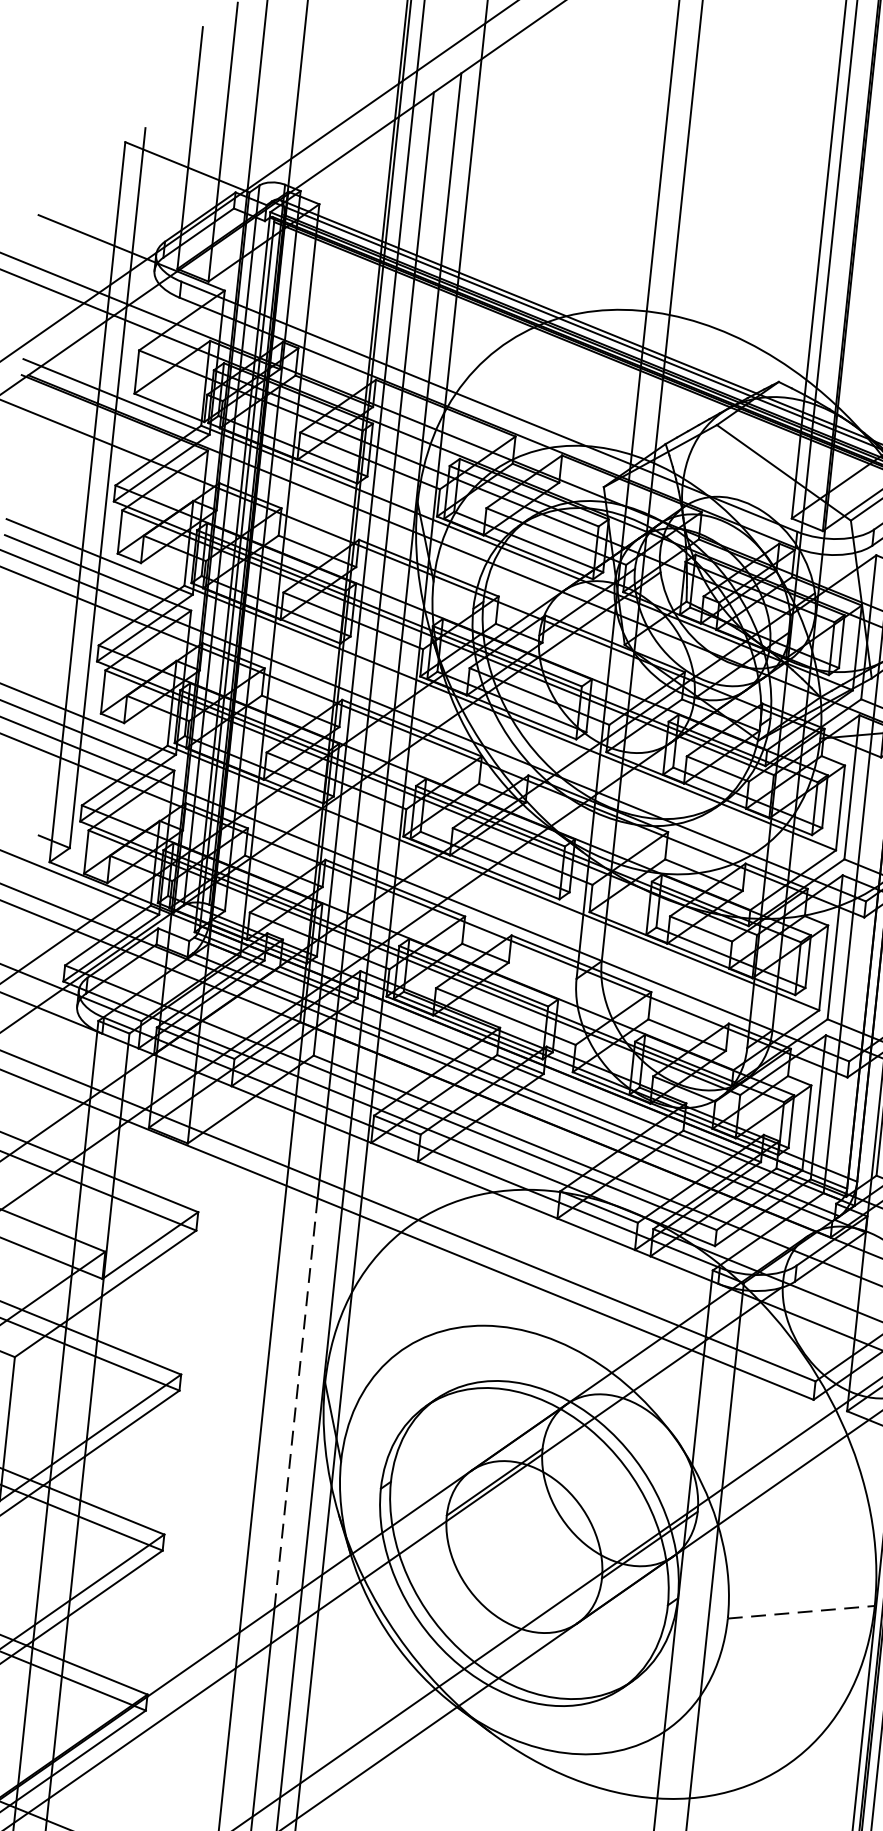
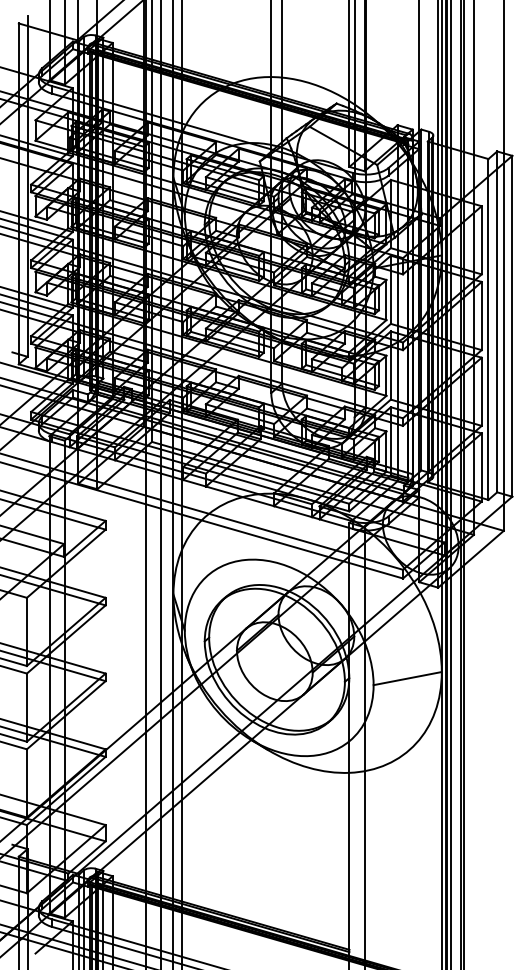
line: (295, 1402) -> (160, 605), dashed -> solid
line: (800, 1612) -> (407, 678), dashed -> solid

